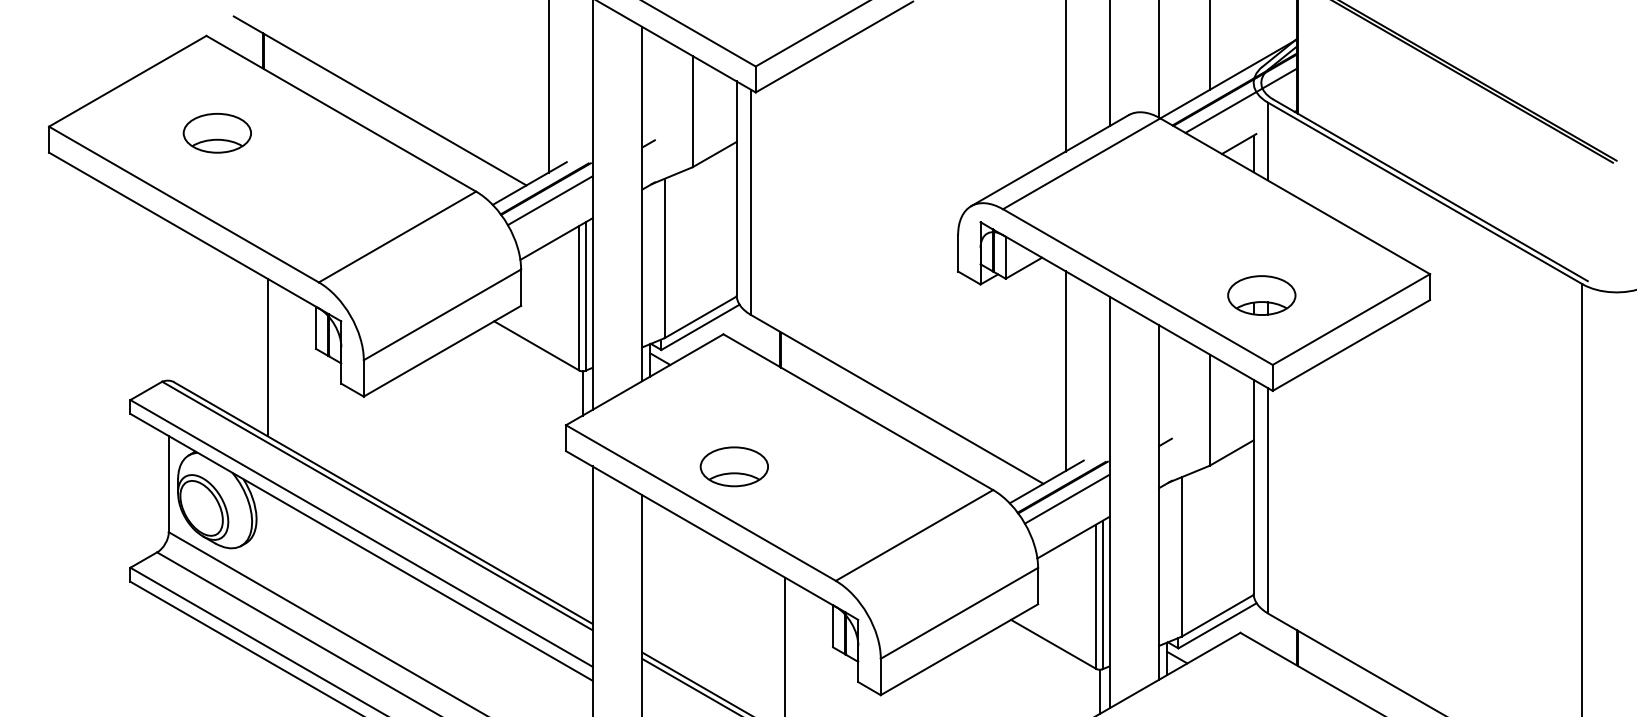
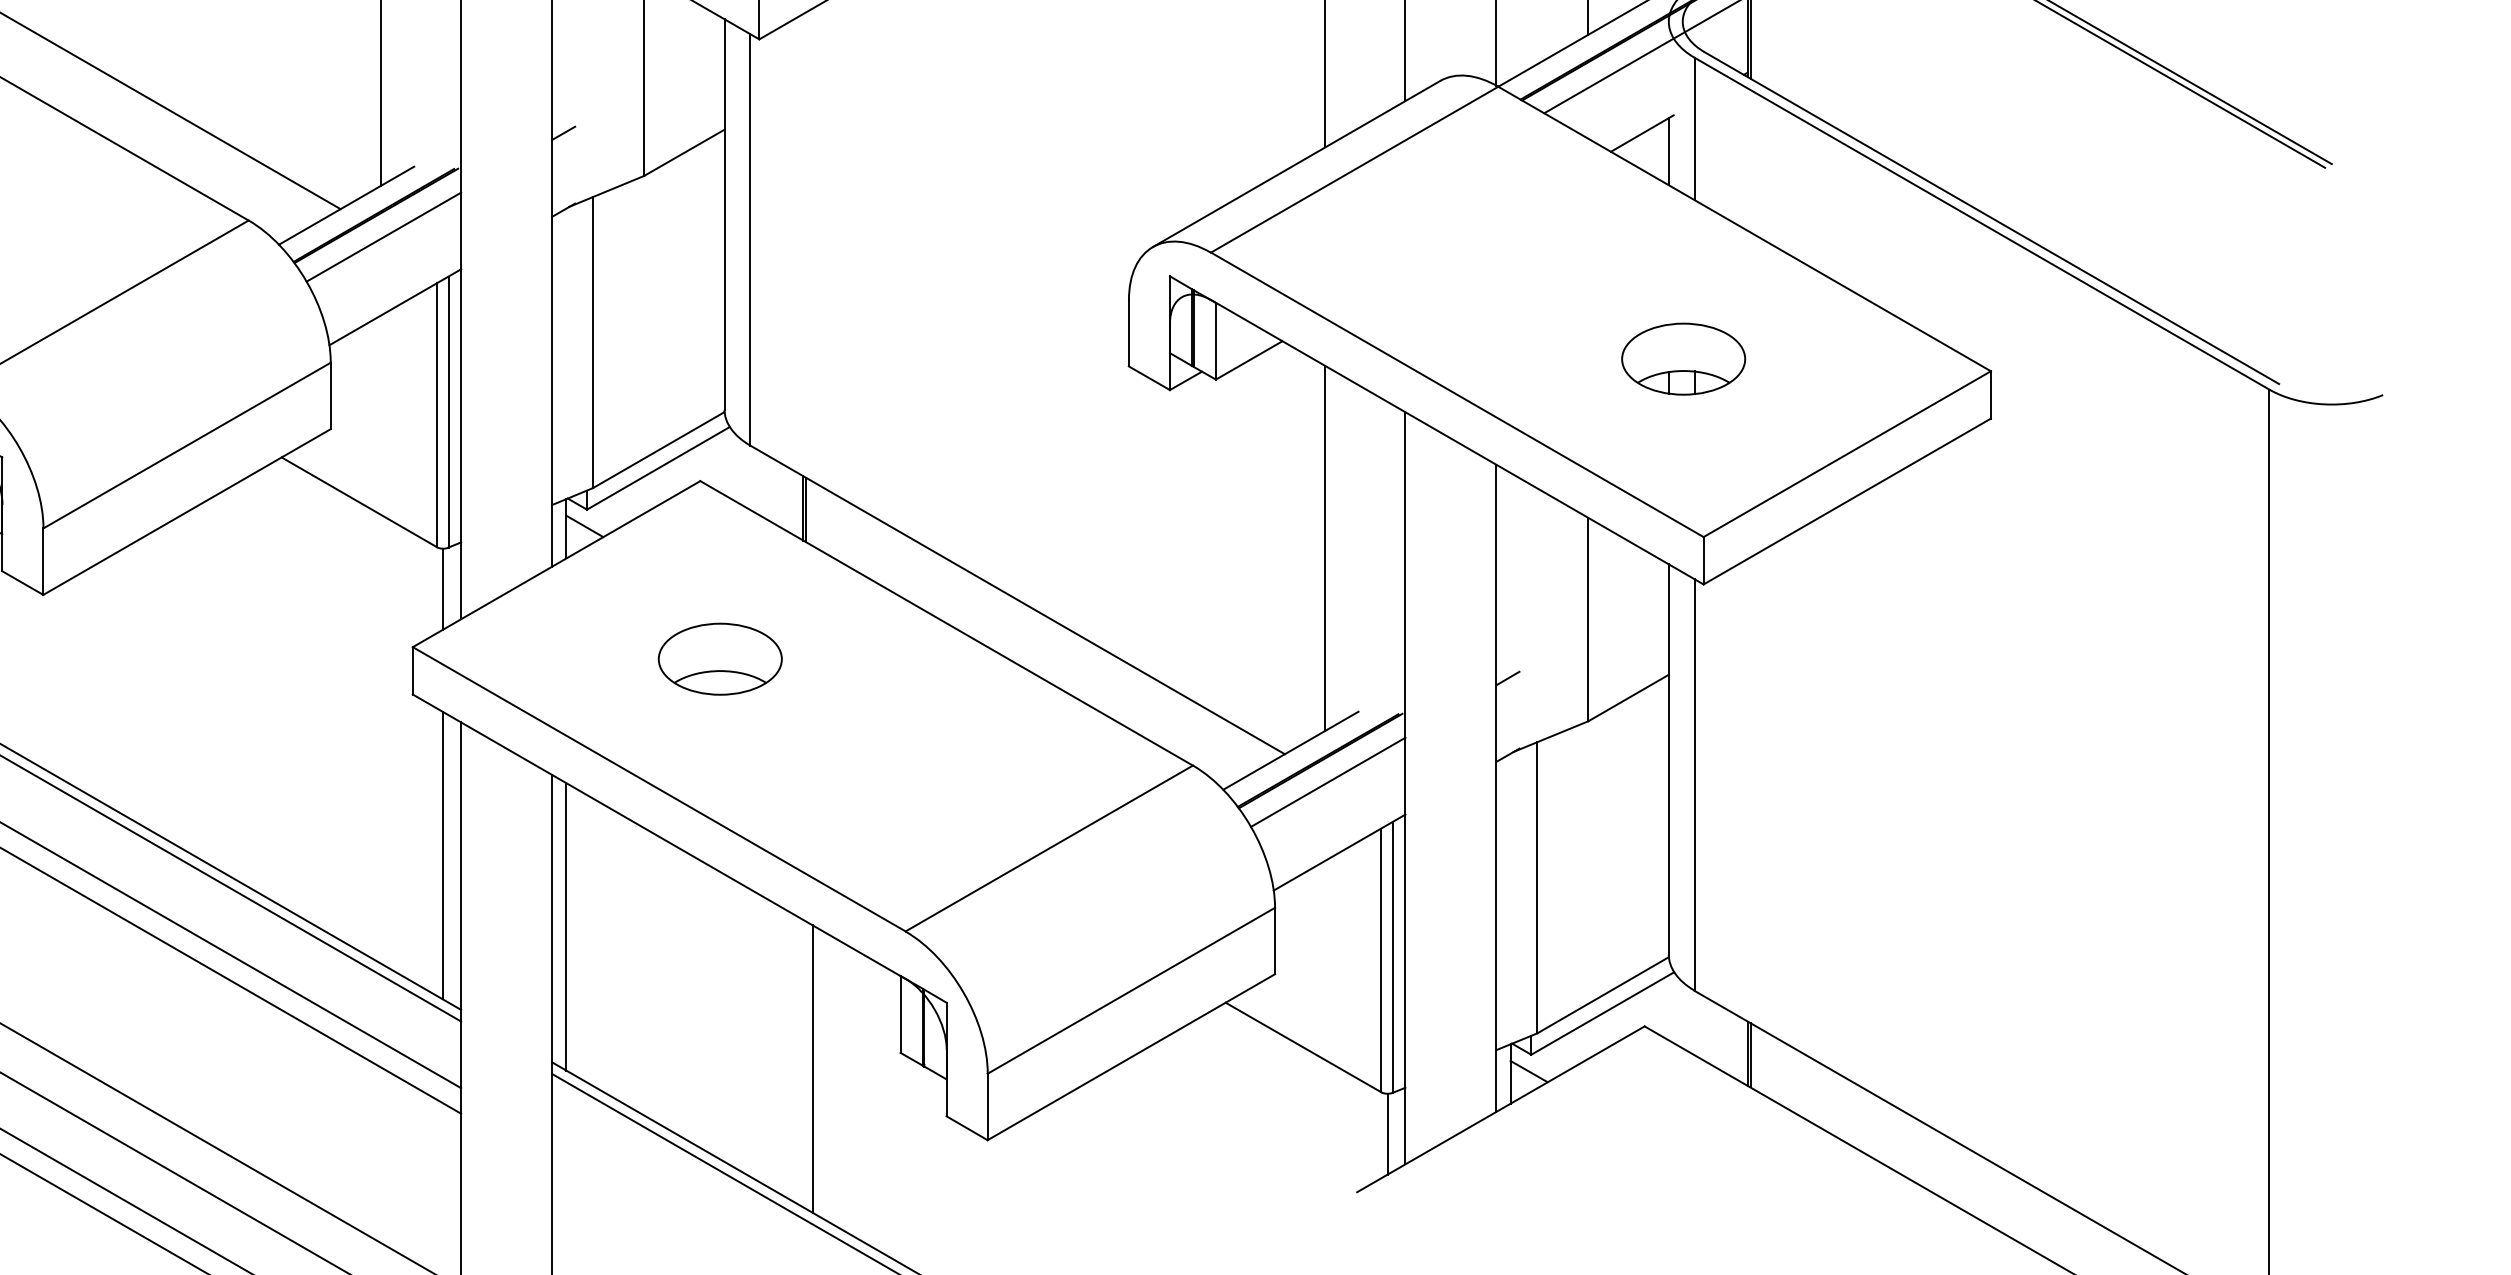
part: (1261, 295) -> (1683, 359), moved
part: (733, 466) -> (718, 658), moved
line: (582, 539) -> (442, 855), added
line: (650, 578) -> (567, 927), added

